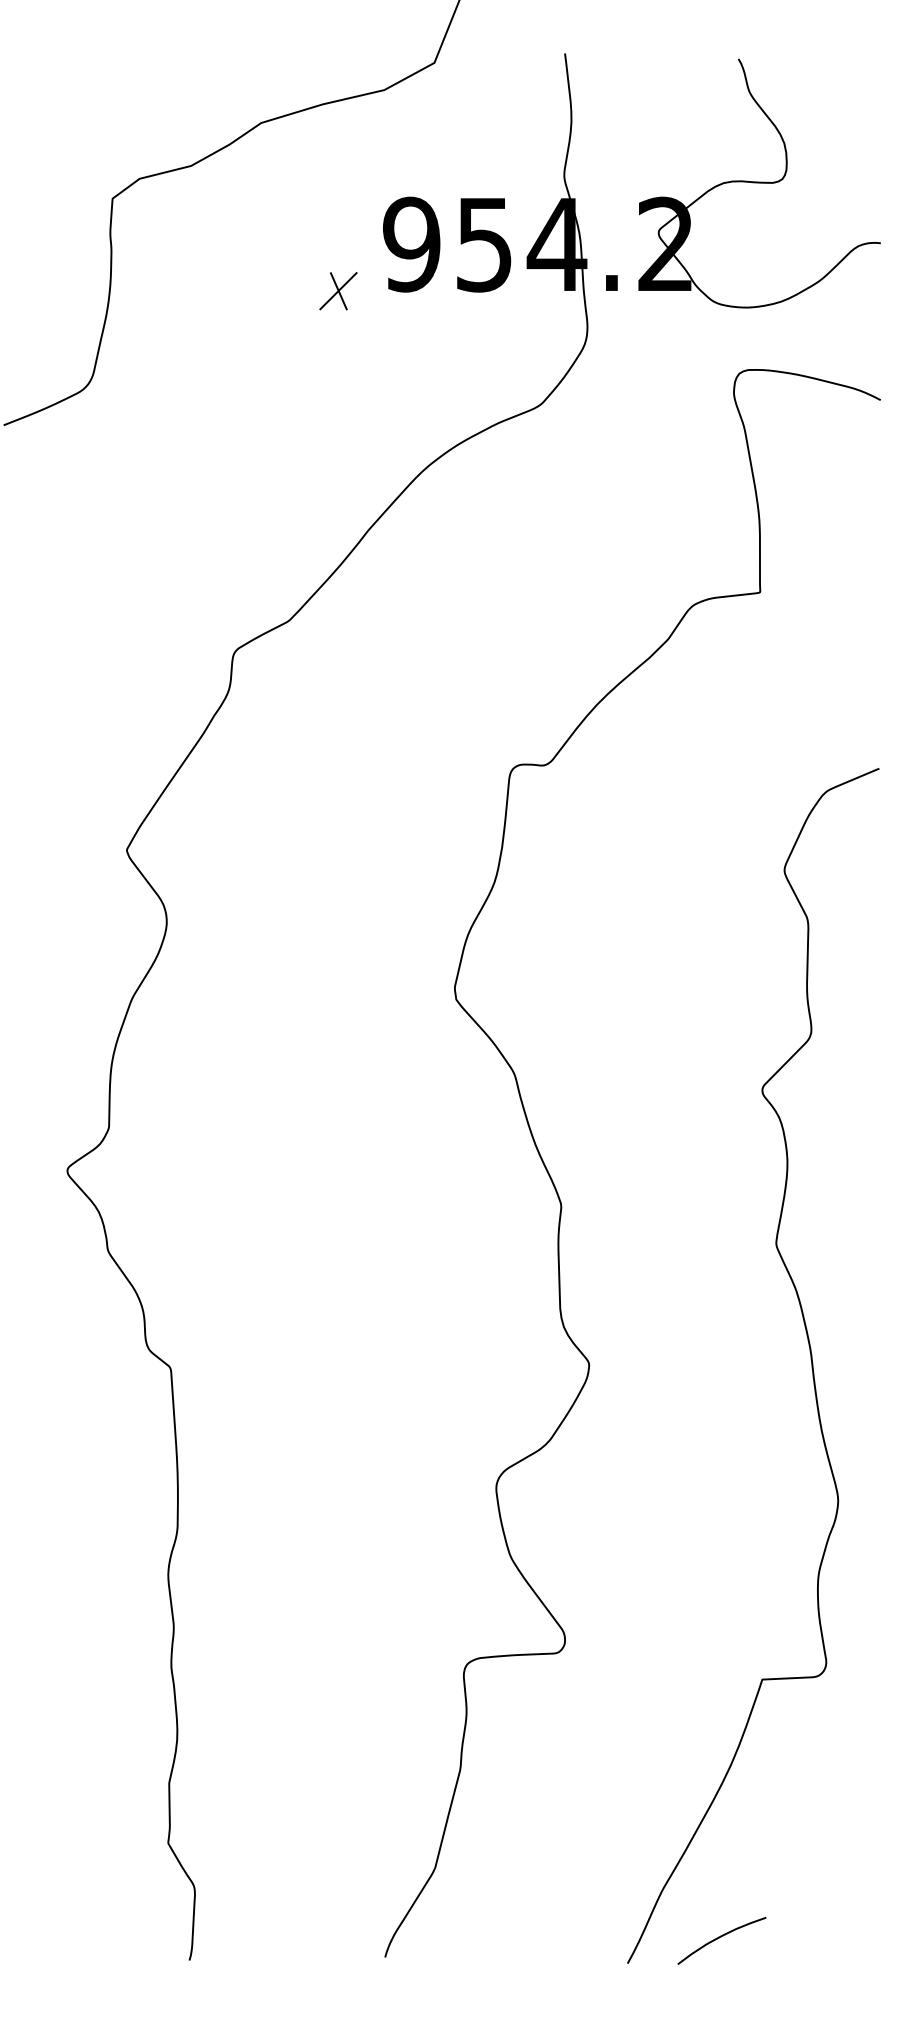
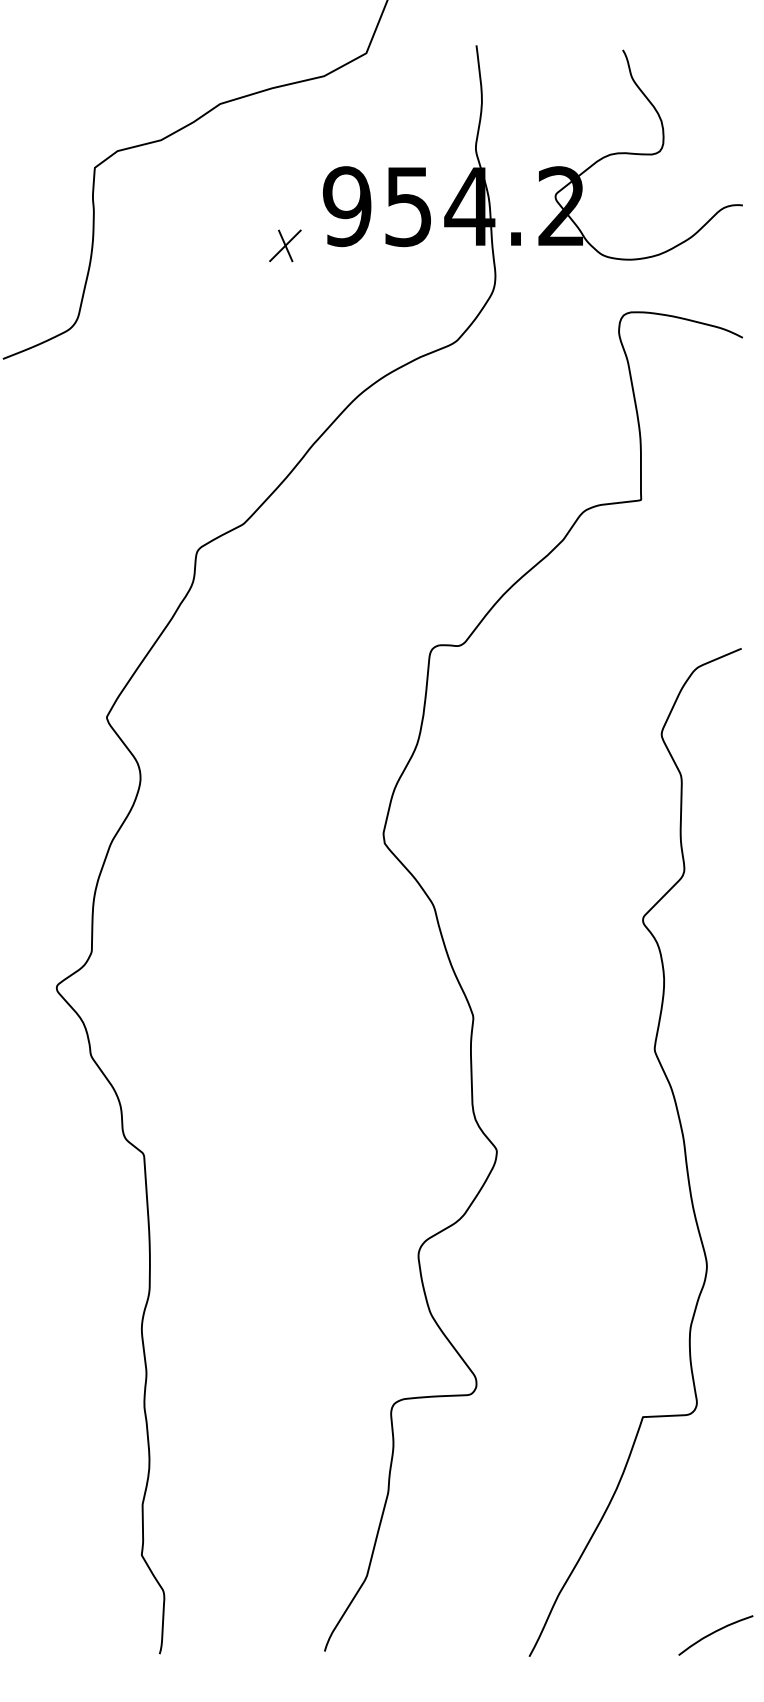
curve: (720, 1938) -> (714, 1633), moved

